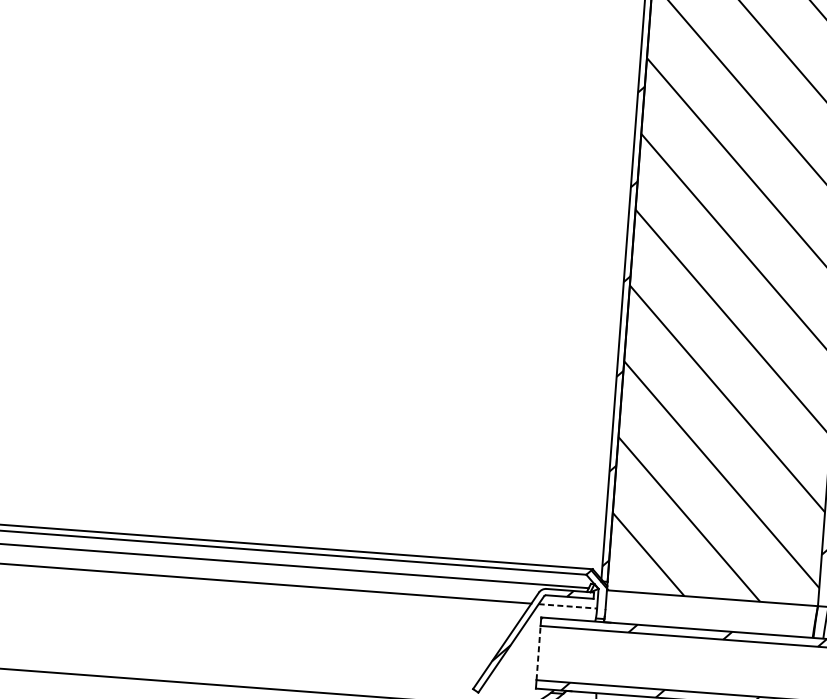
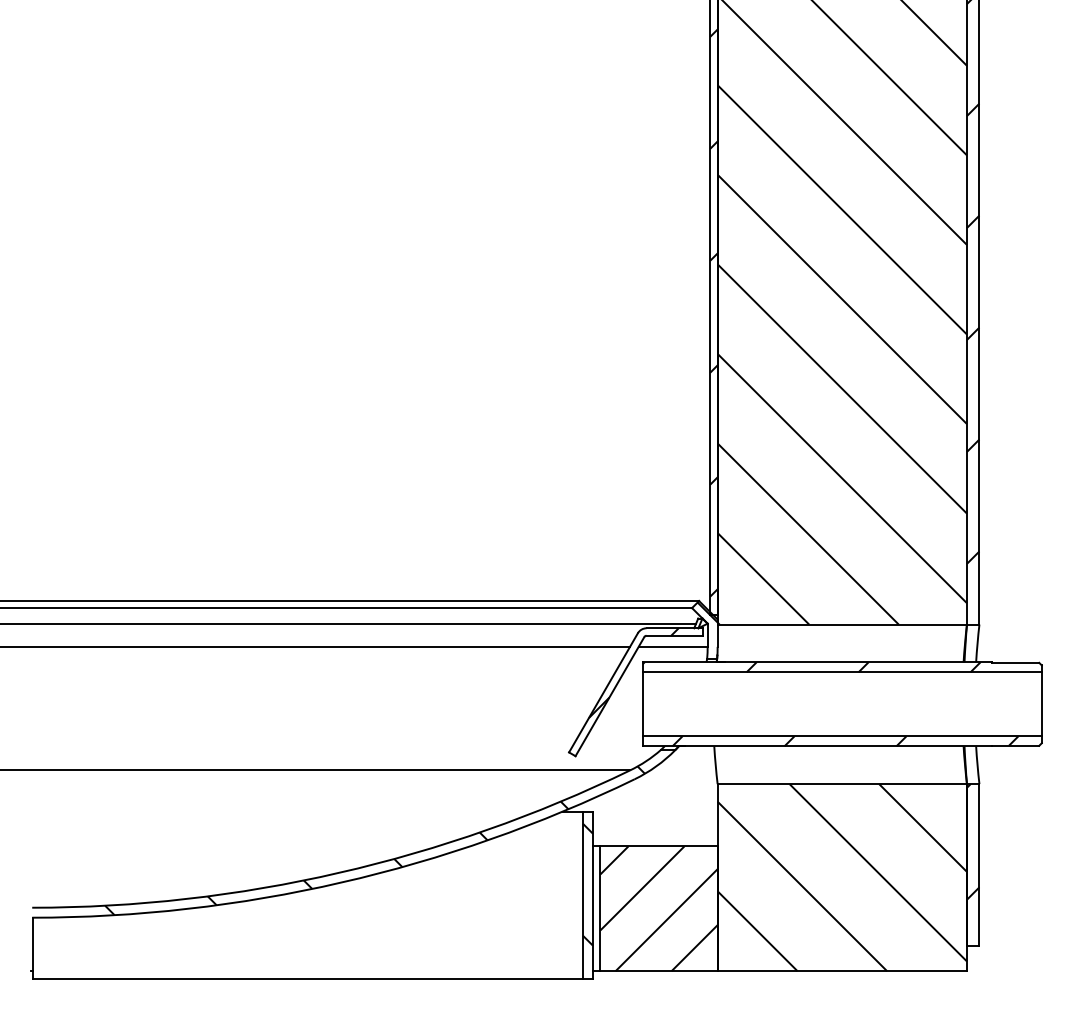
line: (568, 606) -> (673, 646), dashed -> solid
line: (538, 652) -> (642, 703), dashed -> solid

